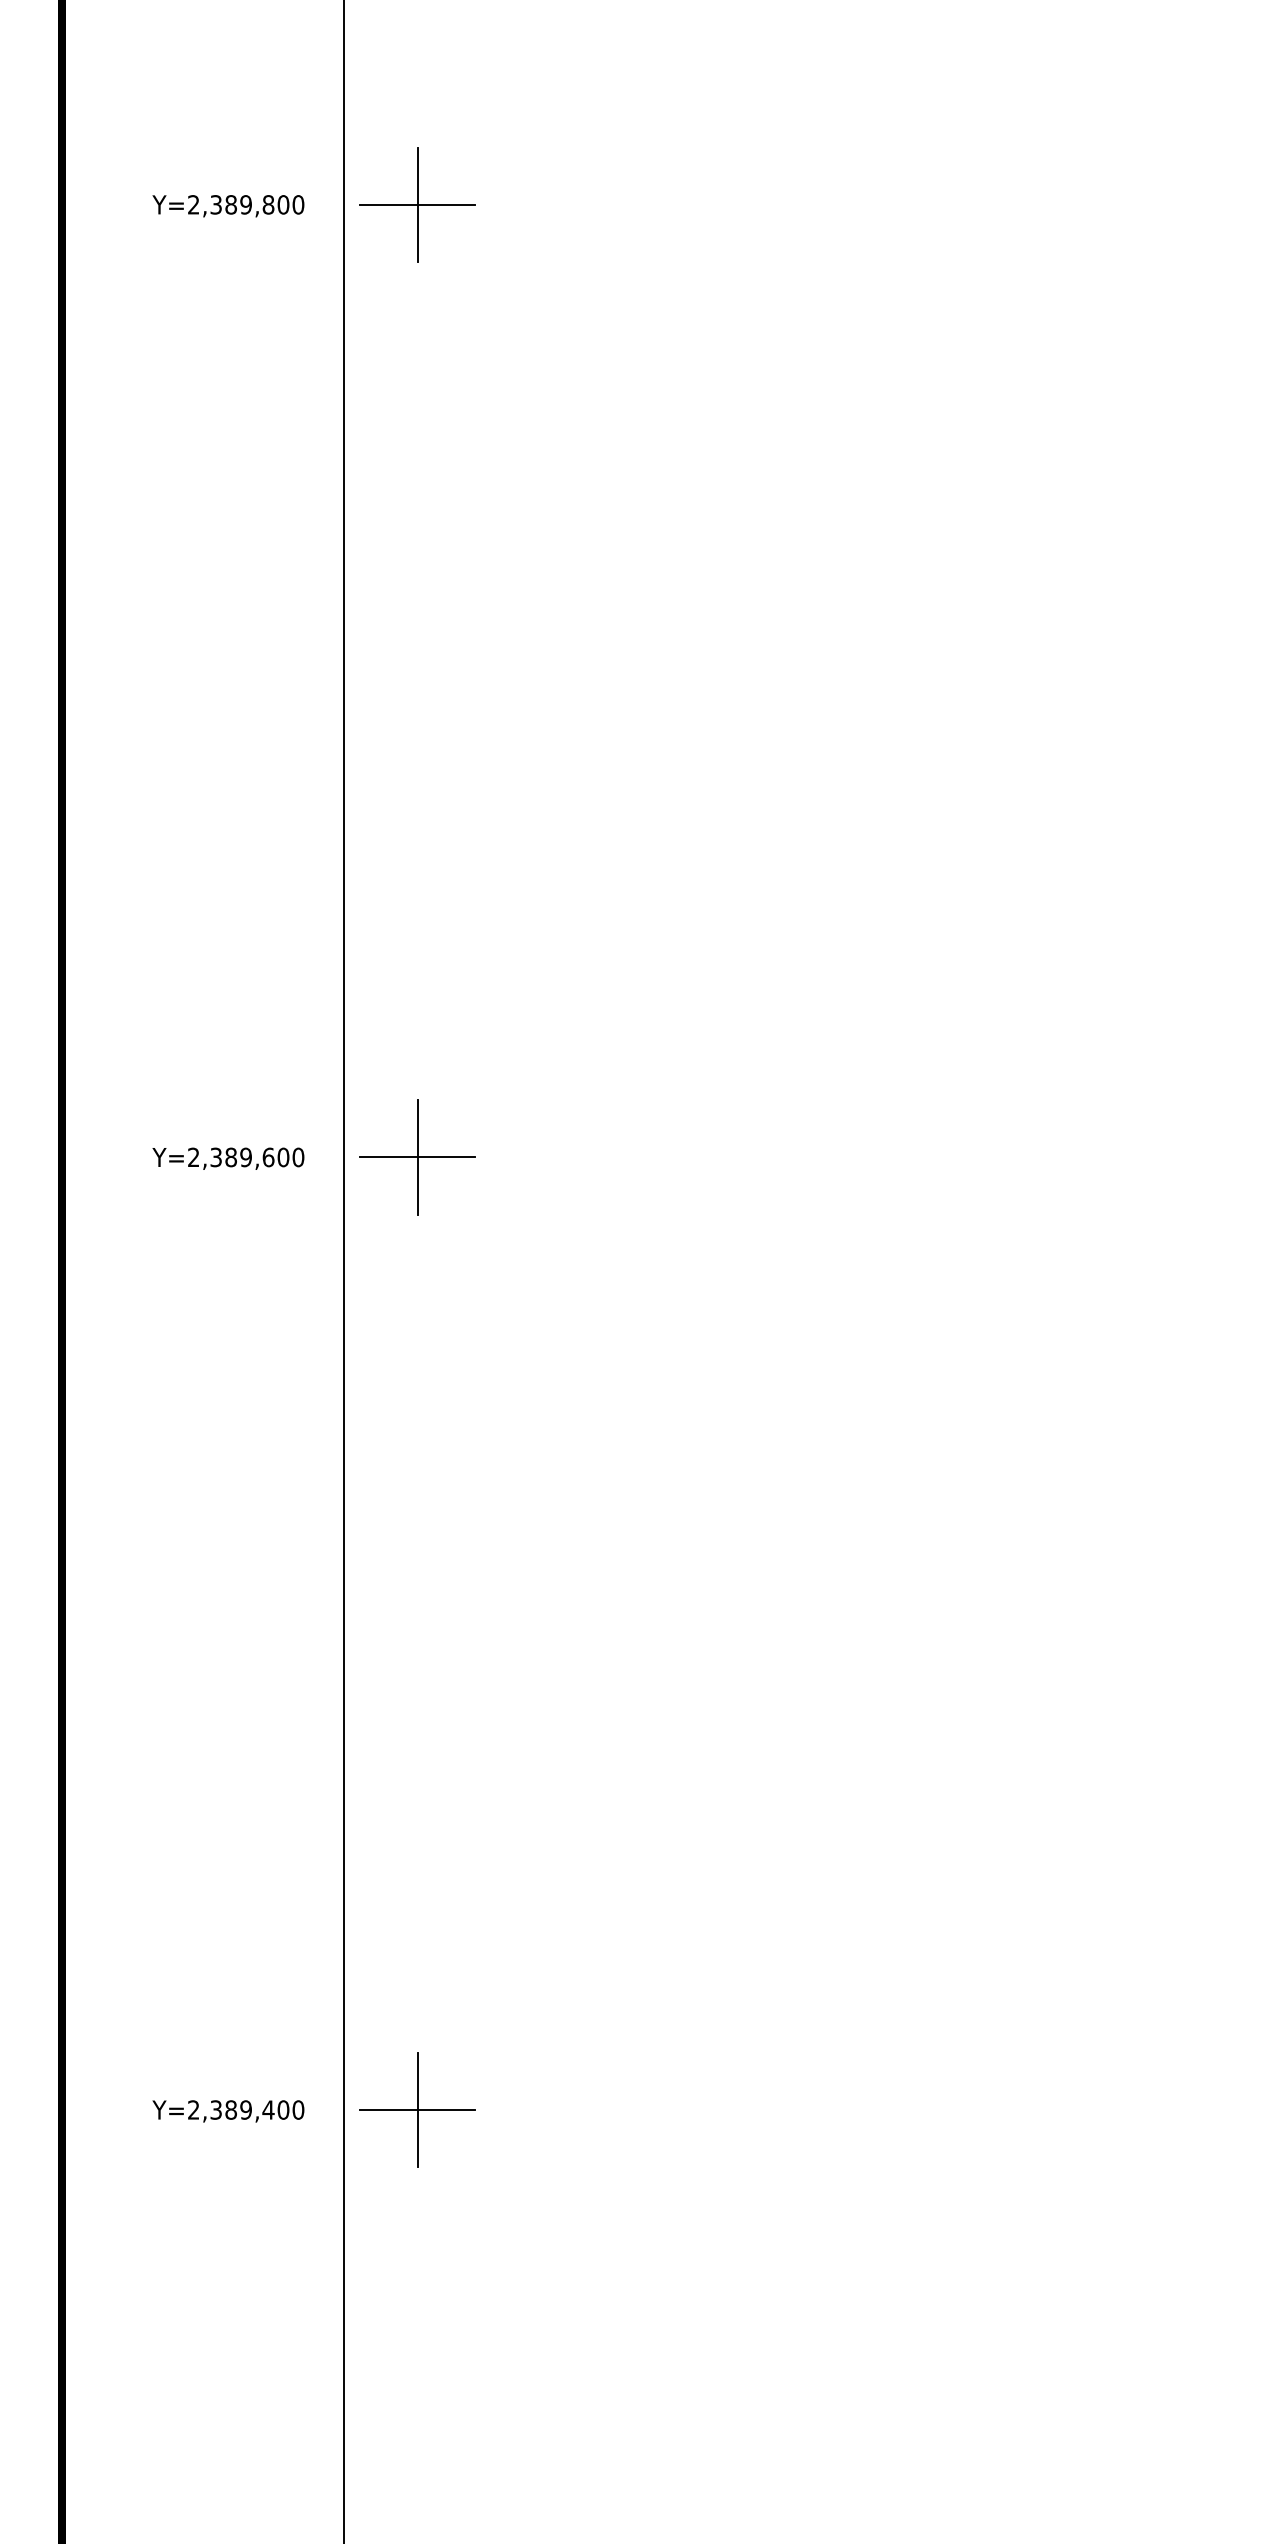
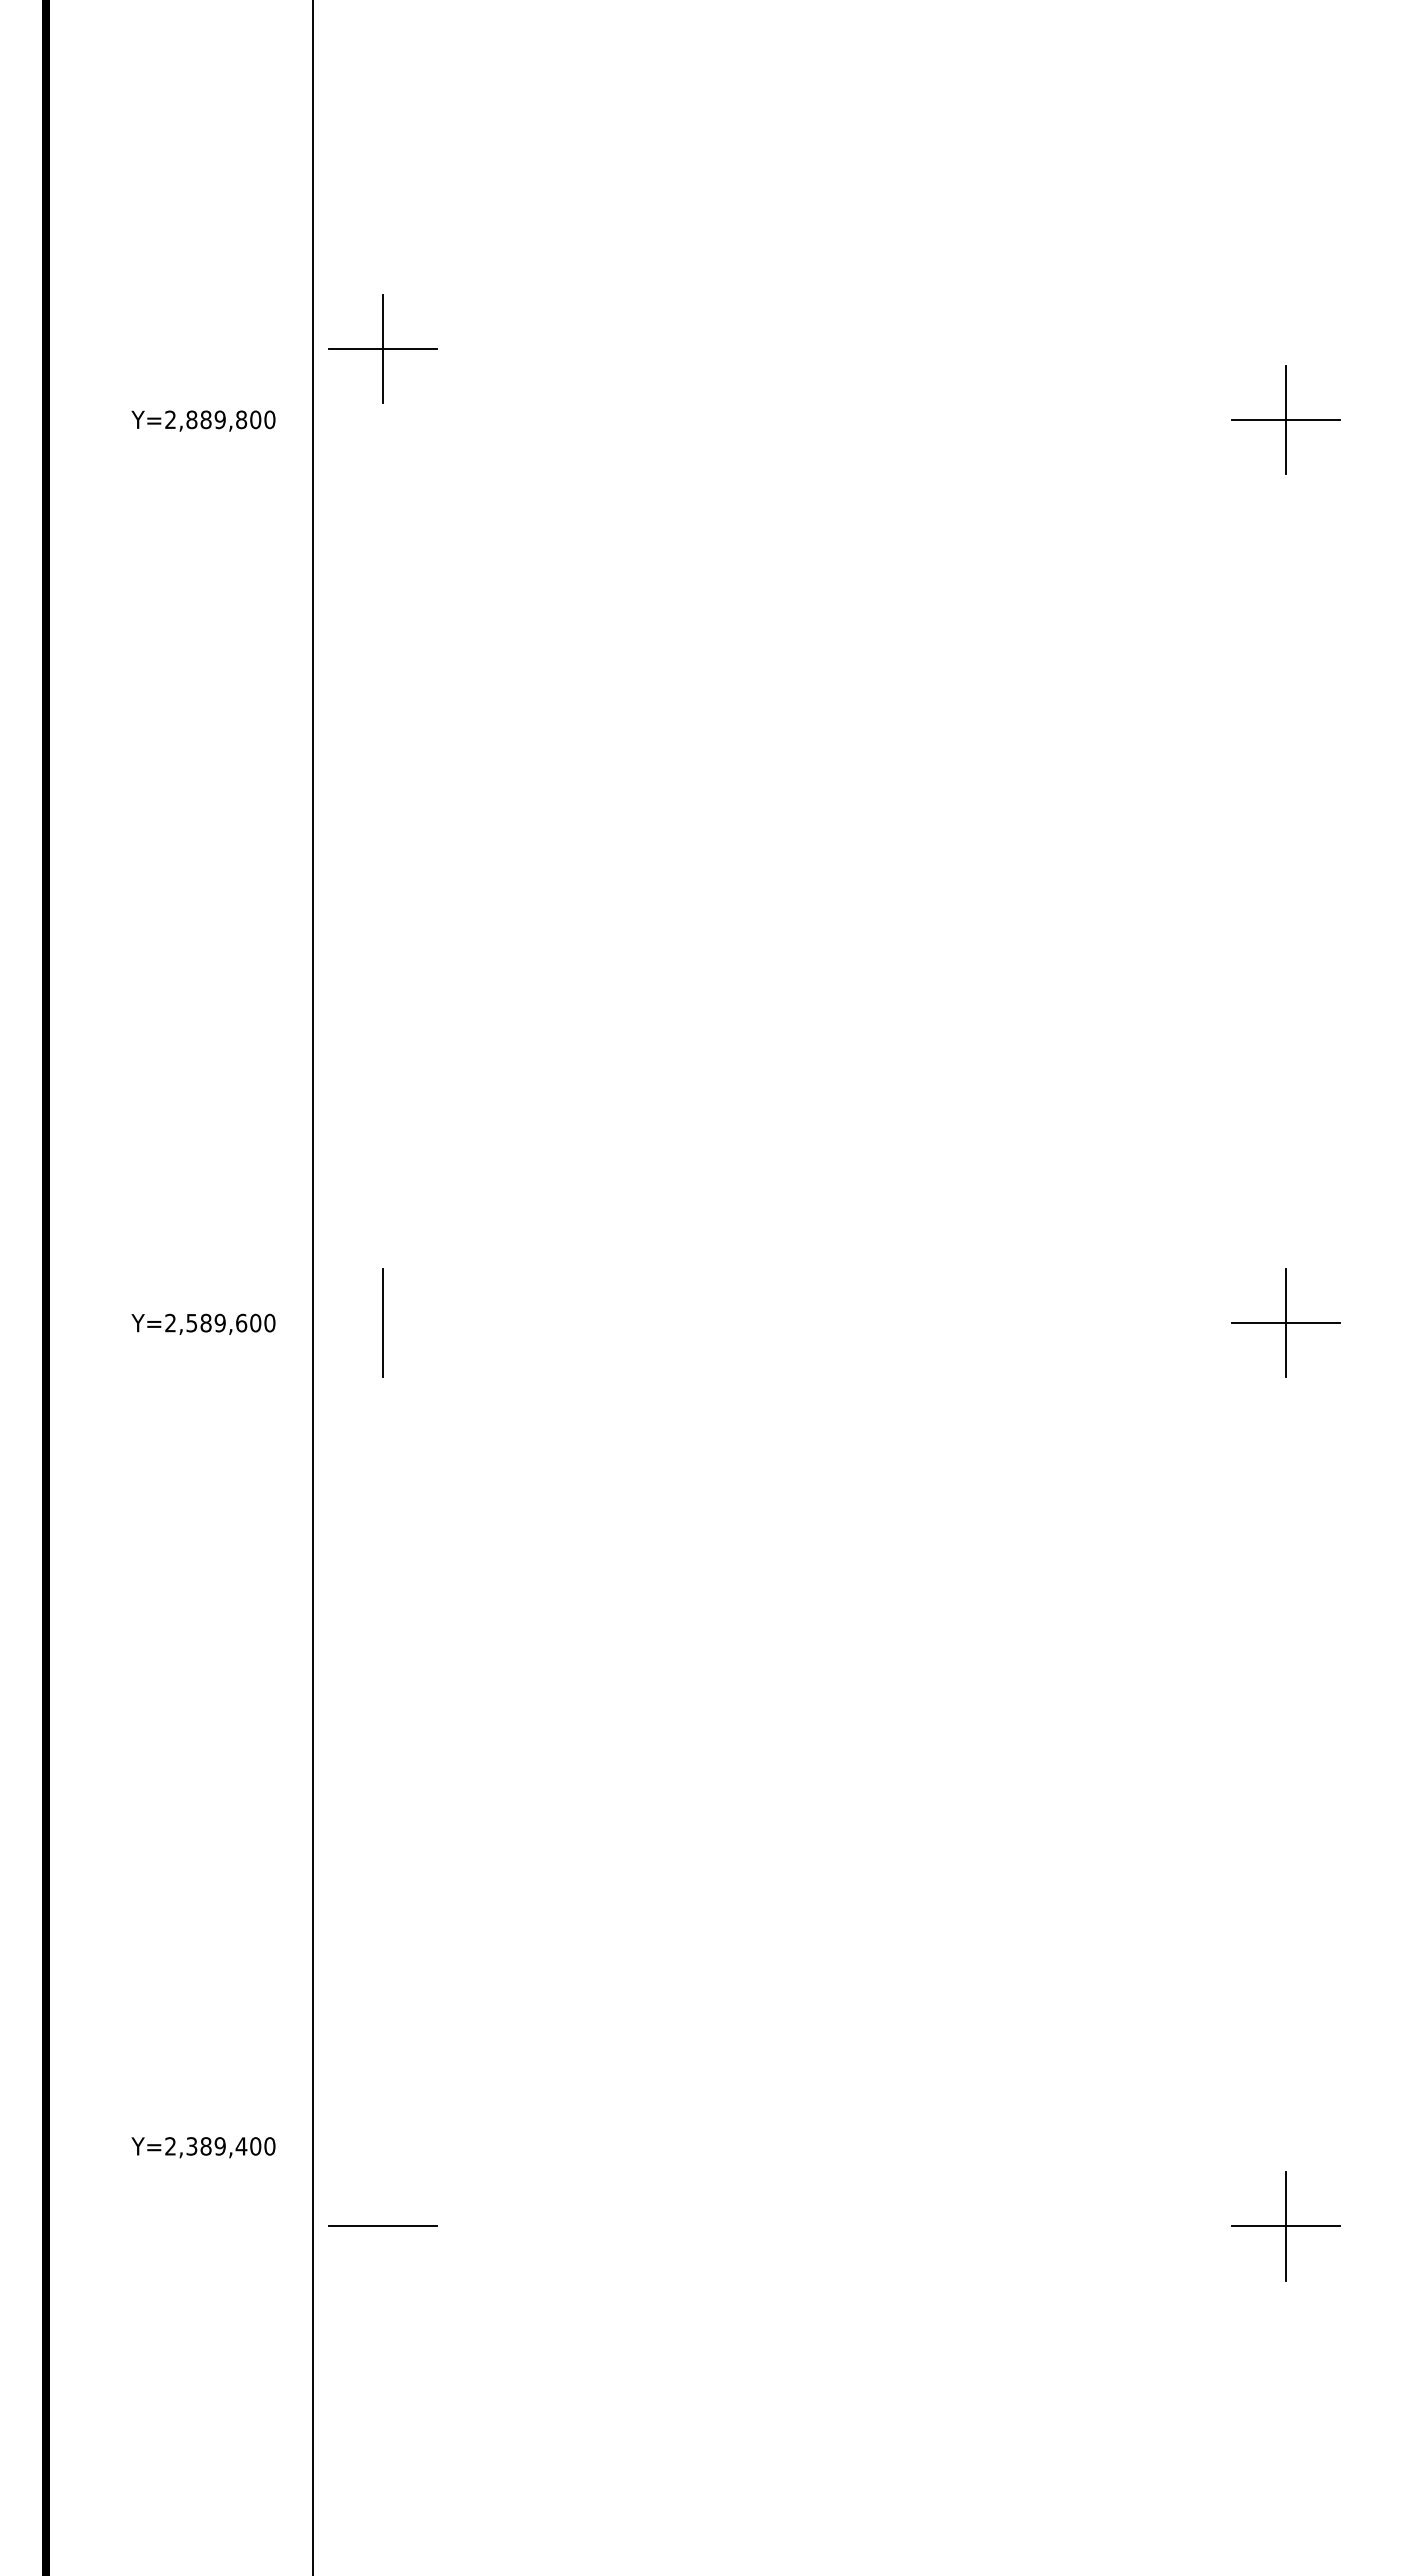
text: (215, 204) -> (191, 419), Y=2,389,800 -> Y=2,889,800
part: (417, 204) -> (382, 348), moved
text: (216, 1156) -> (192, 1322), Y=2,389,600 -> Y=2,589,600
line: (417, 1157) -> (382, 1323), removed
line: (417, 2110) -> (382, 2226), removed
text: (228, 2111) -> (203, 2147), moved

